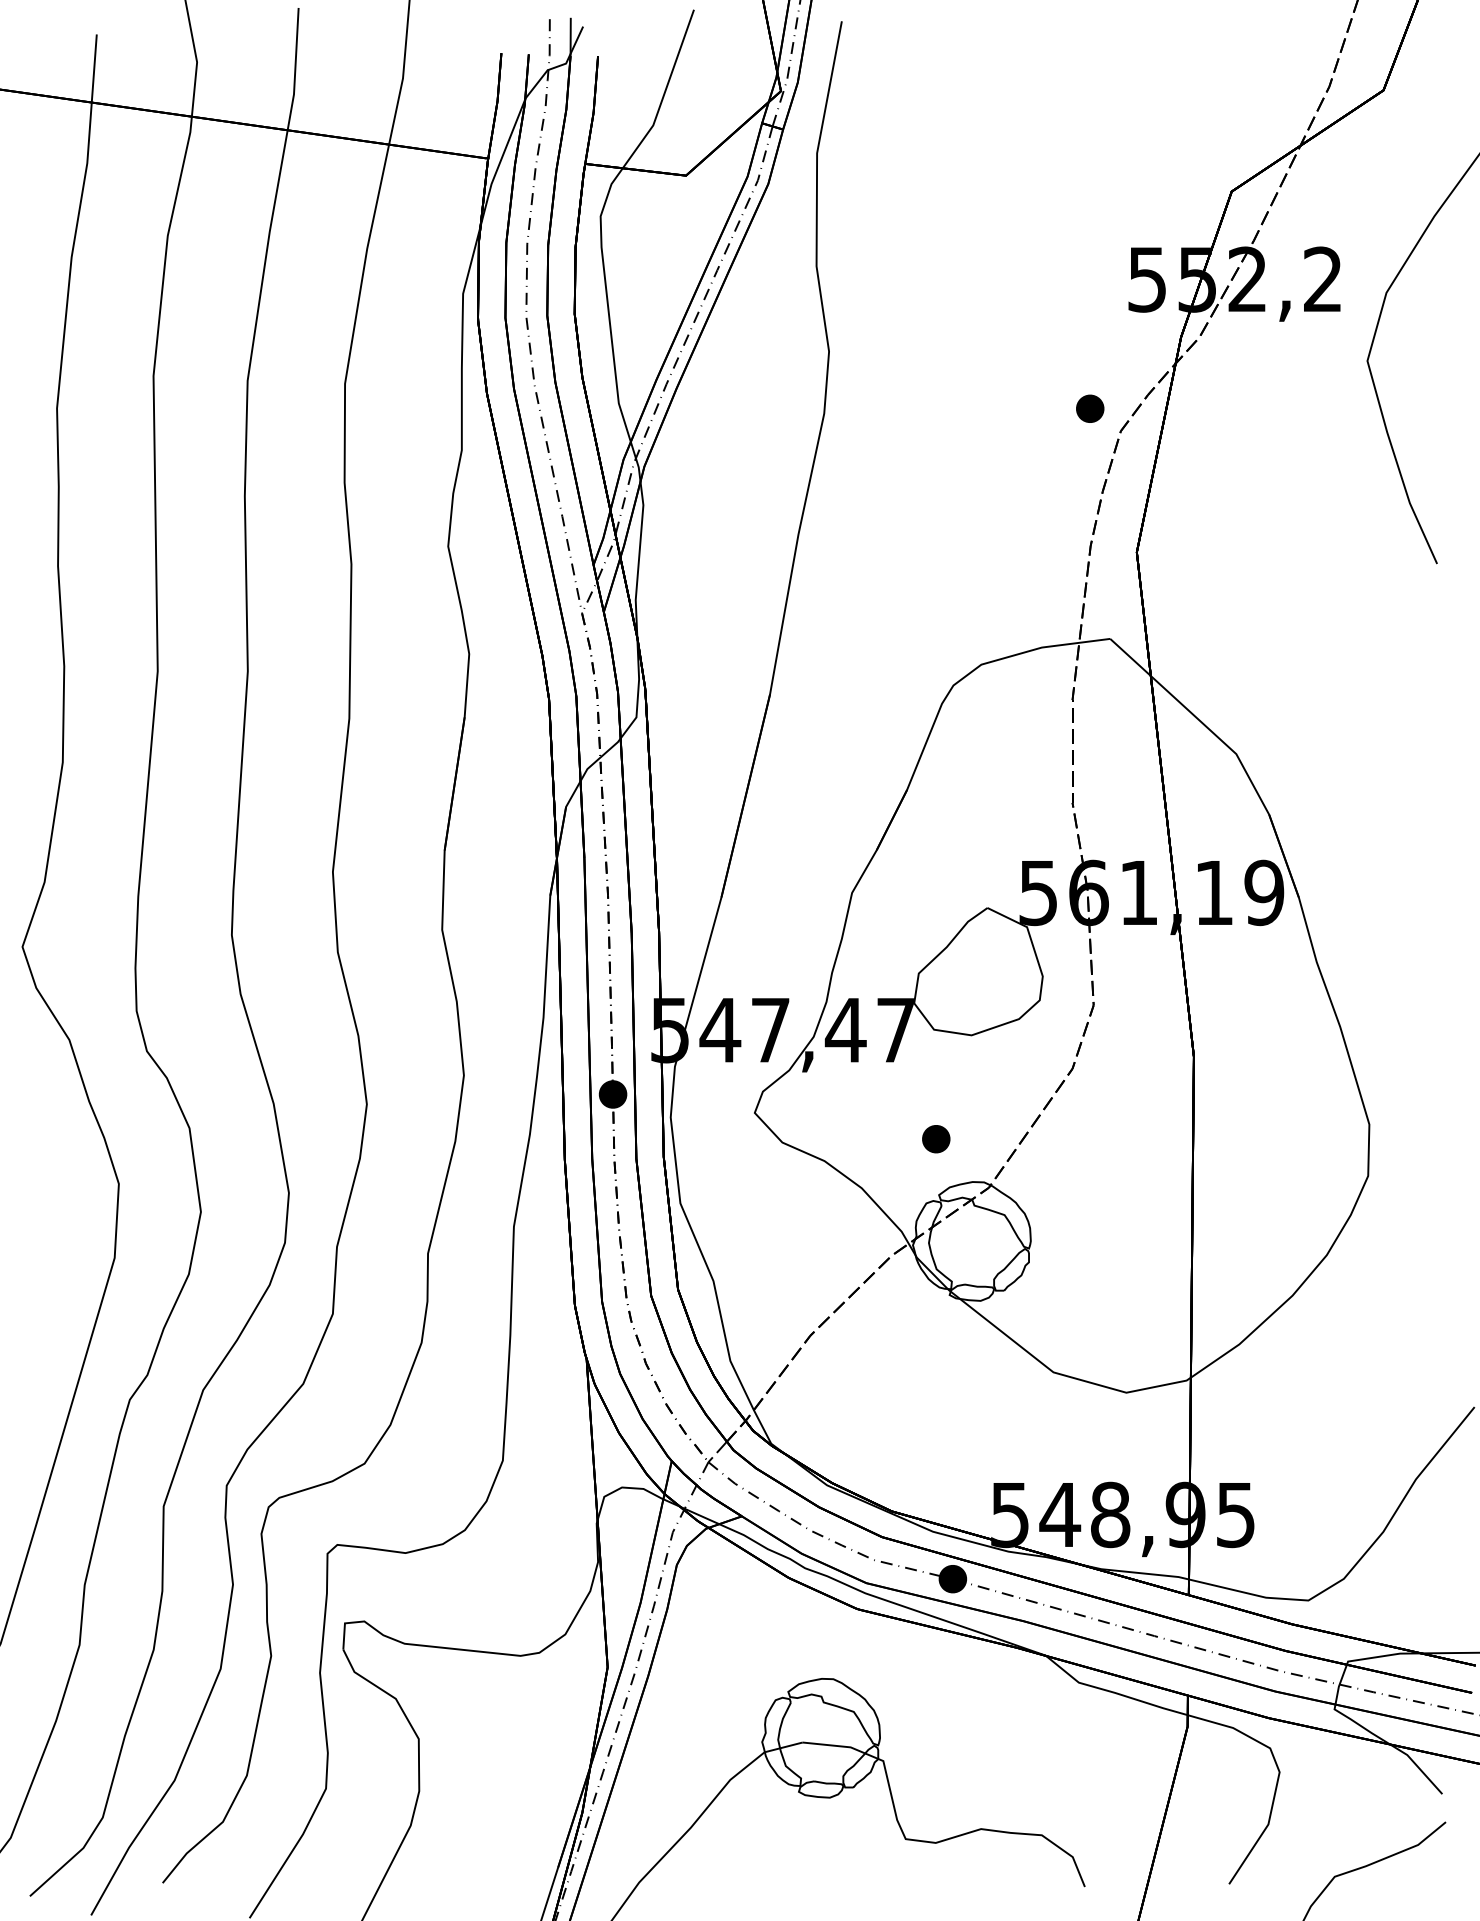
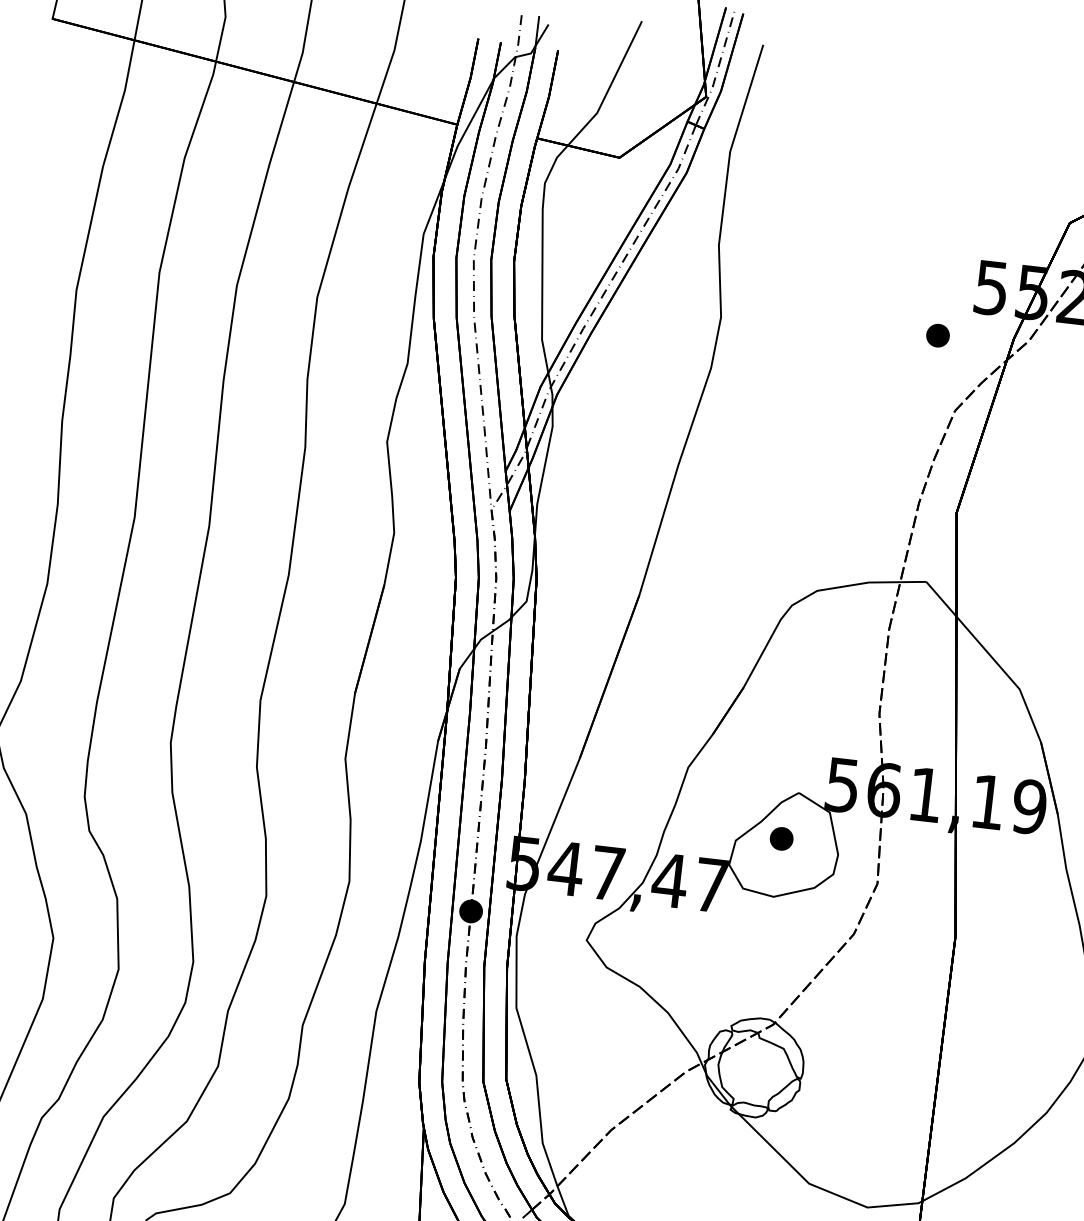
part: (1090, 408) -> (938, 335), moved
part: (936, 1139) -> (781, 839), moved

